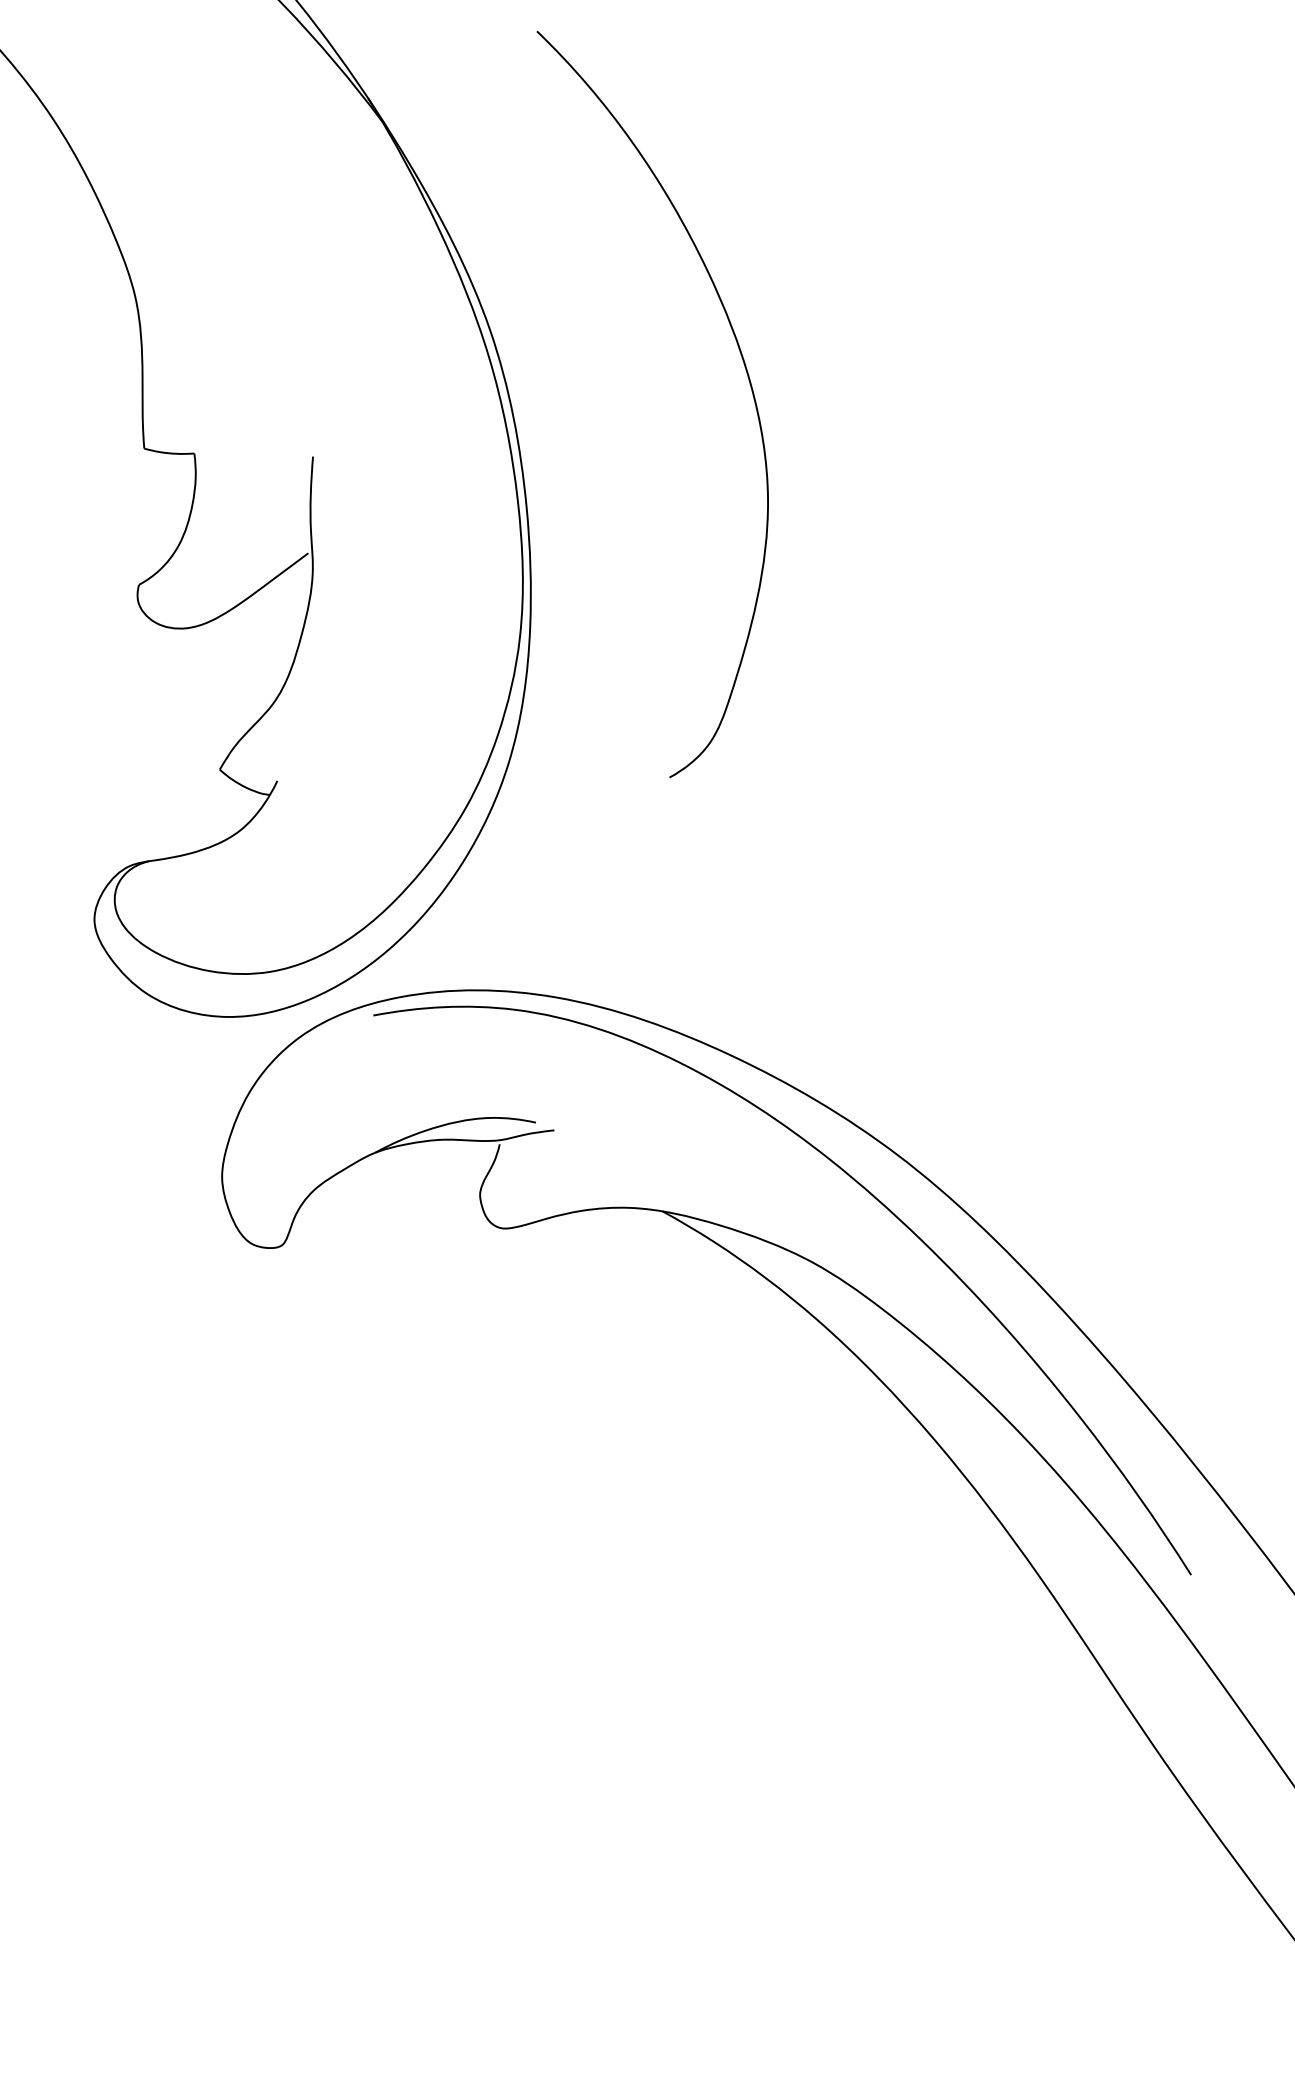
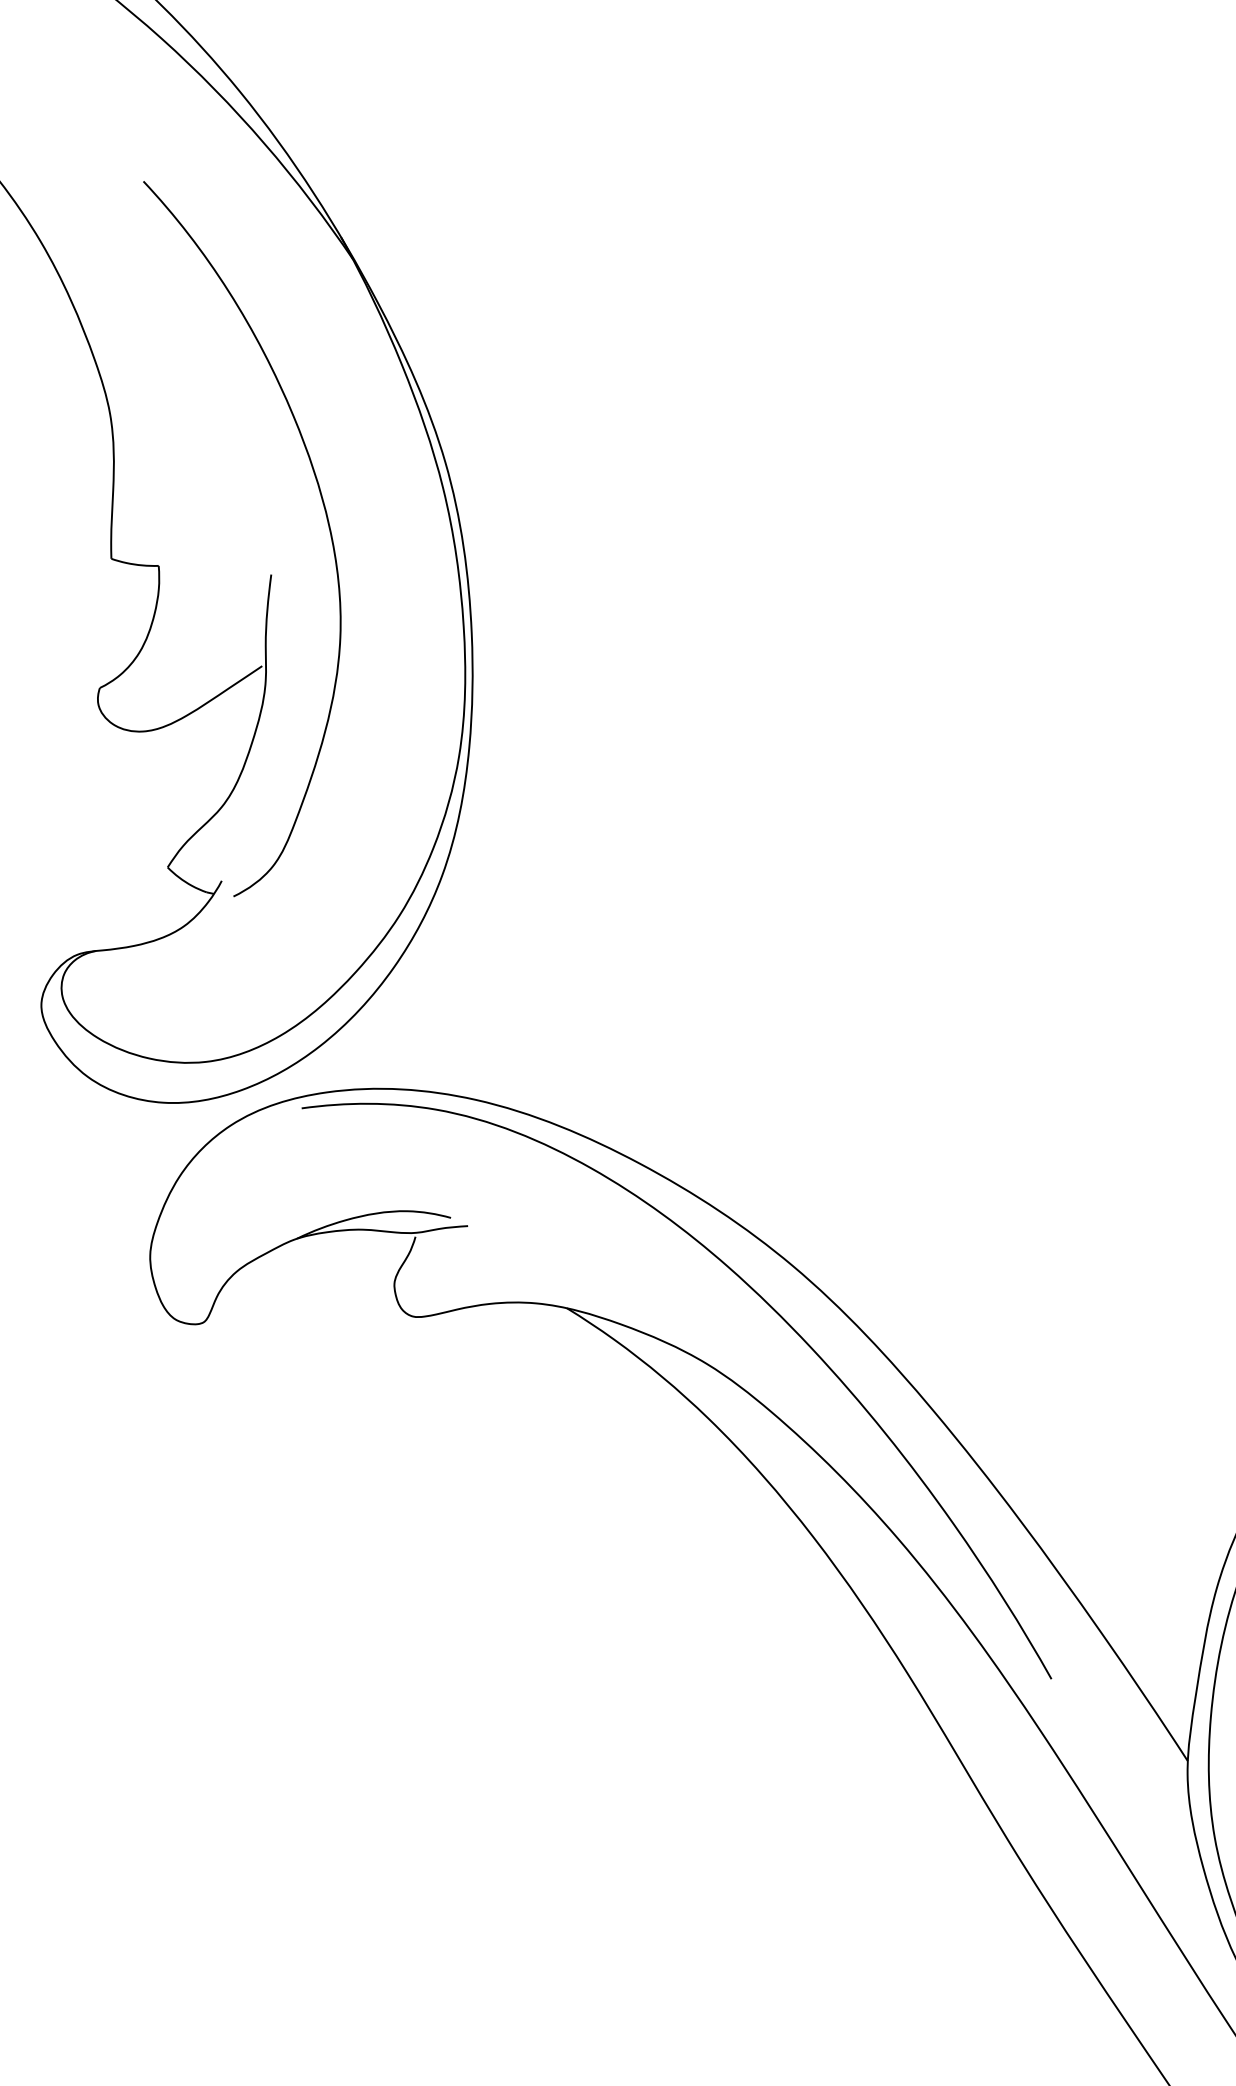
curve: (747, 376) -> (326, 519), moved

